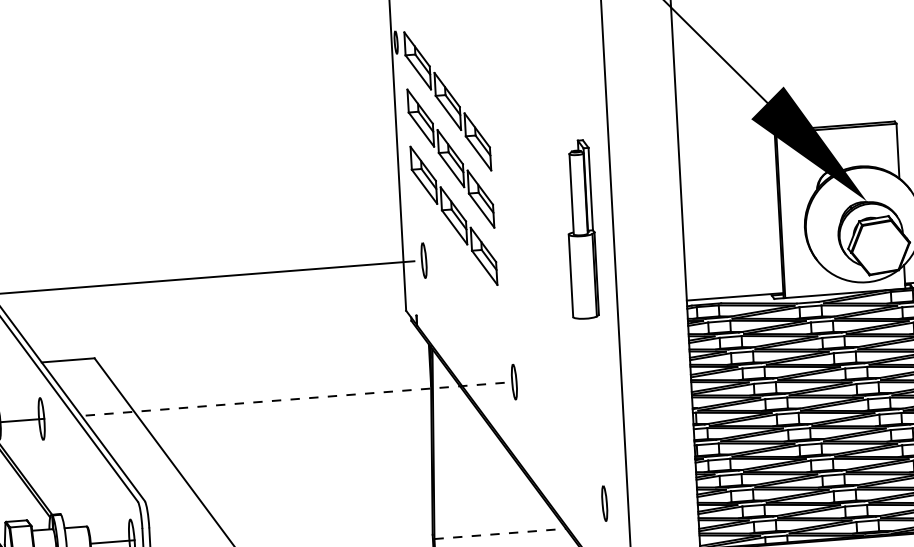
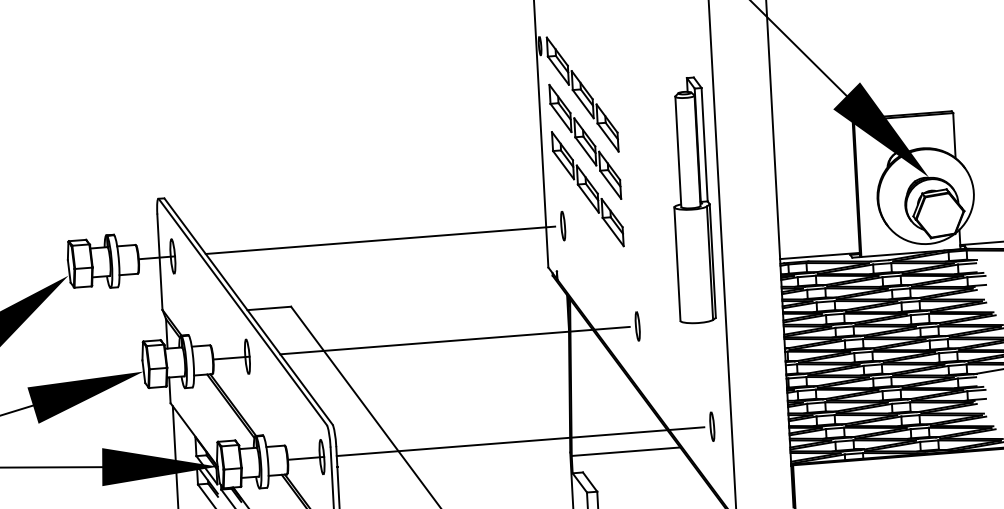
part: (583, 229) -> (694, 200), size x1.67
line: (292, 399) -> (454, 340), dashed -> solid
line: (372, 521) -> (520, 441), added
line: (500, 533) -> (626, 451), dashed -> solid

